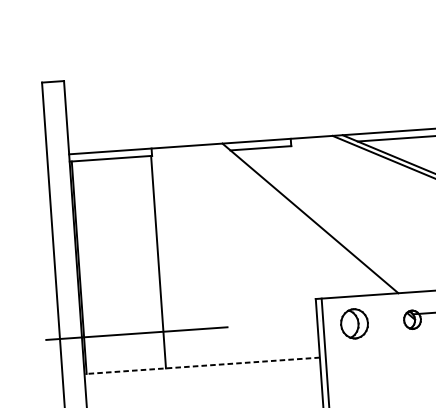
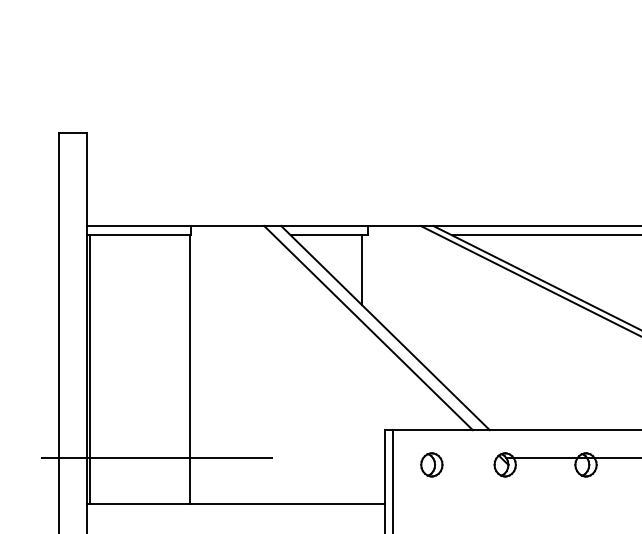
line: (289, 174) -> (362, 270), added
line: (297, 218) -> (368, 327), added
part: (354, 323) -> (431, 464), size x0.62
line: (201, 365) -> (235, 504), dashed -> solid

